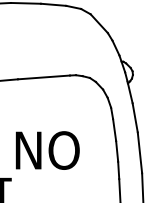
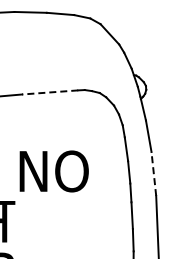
line: (43, 77) -> (49, 92), solid -> dashed
line: (139, 152) -> (153, 173), solid -> dashed

